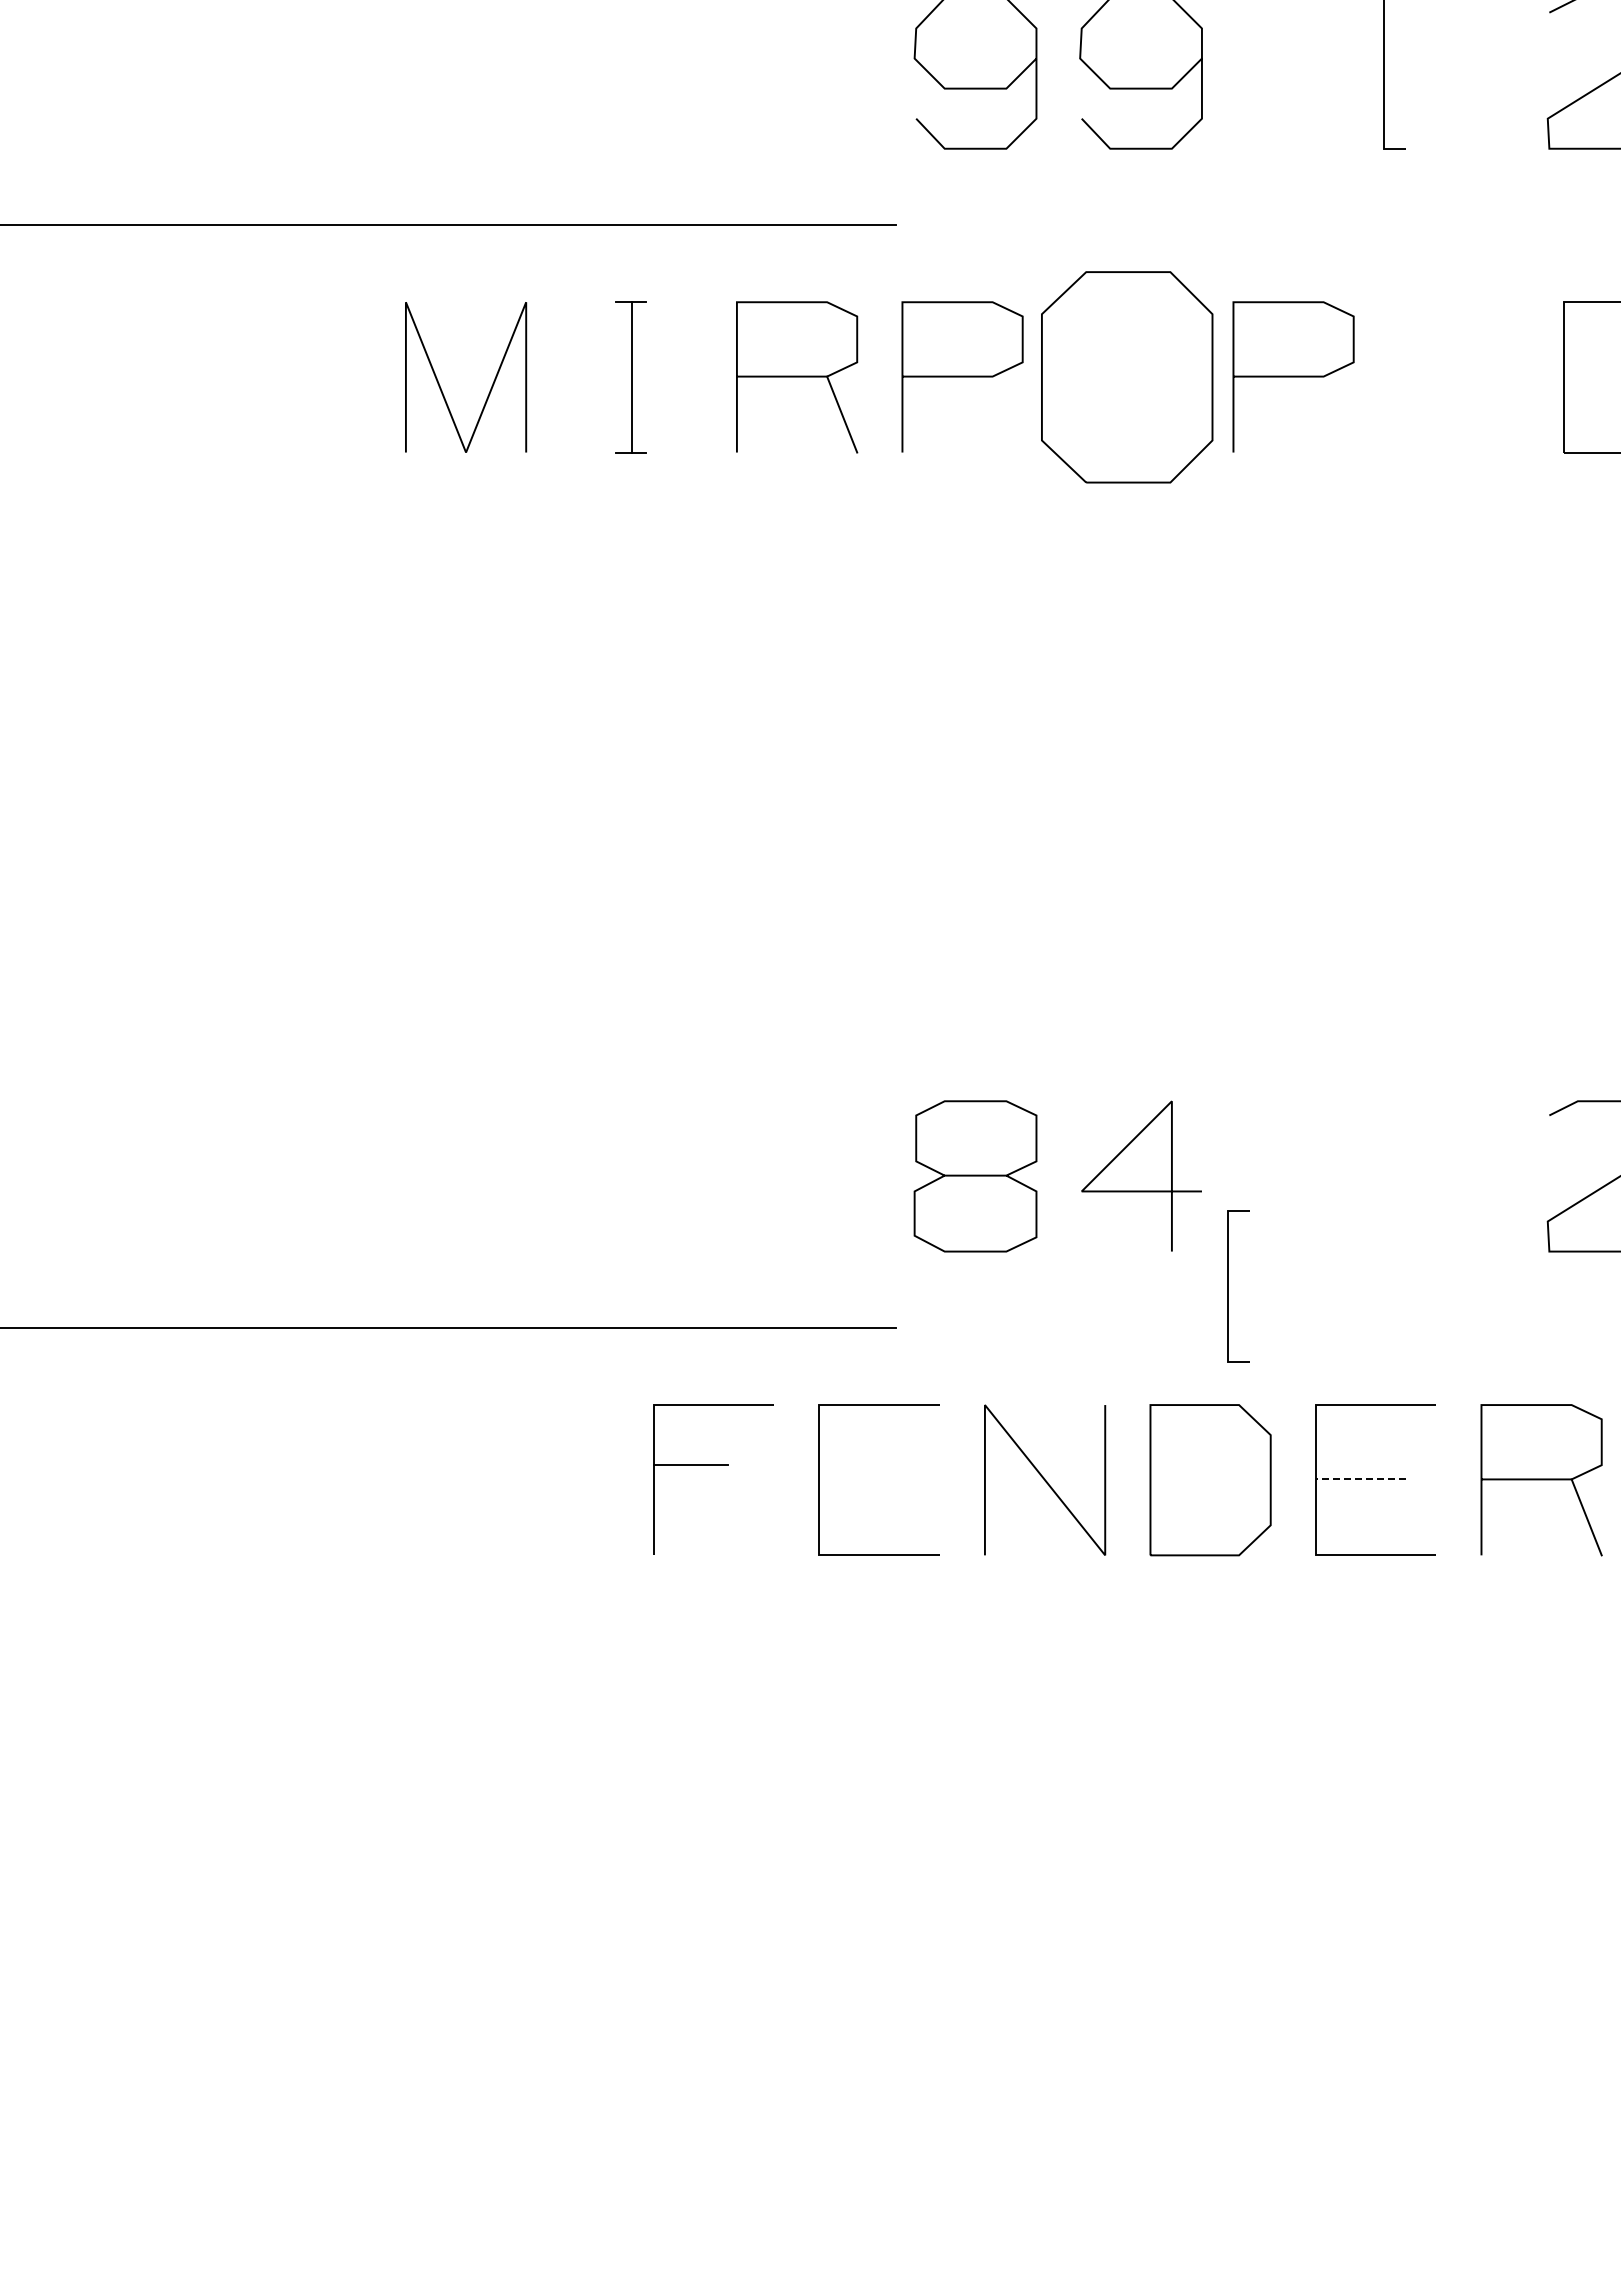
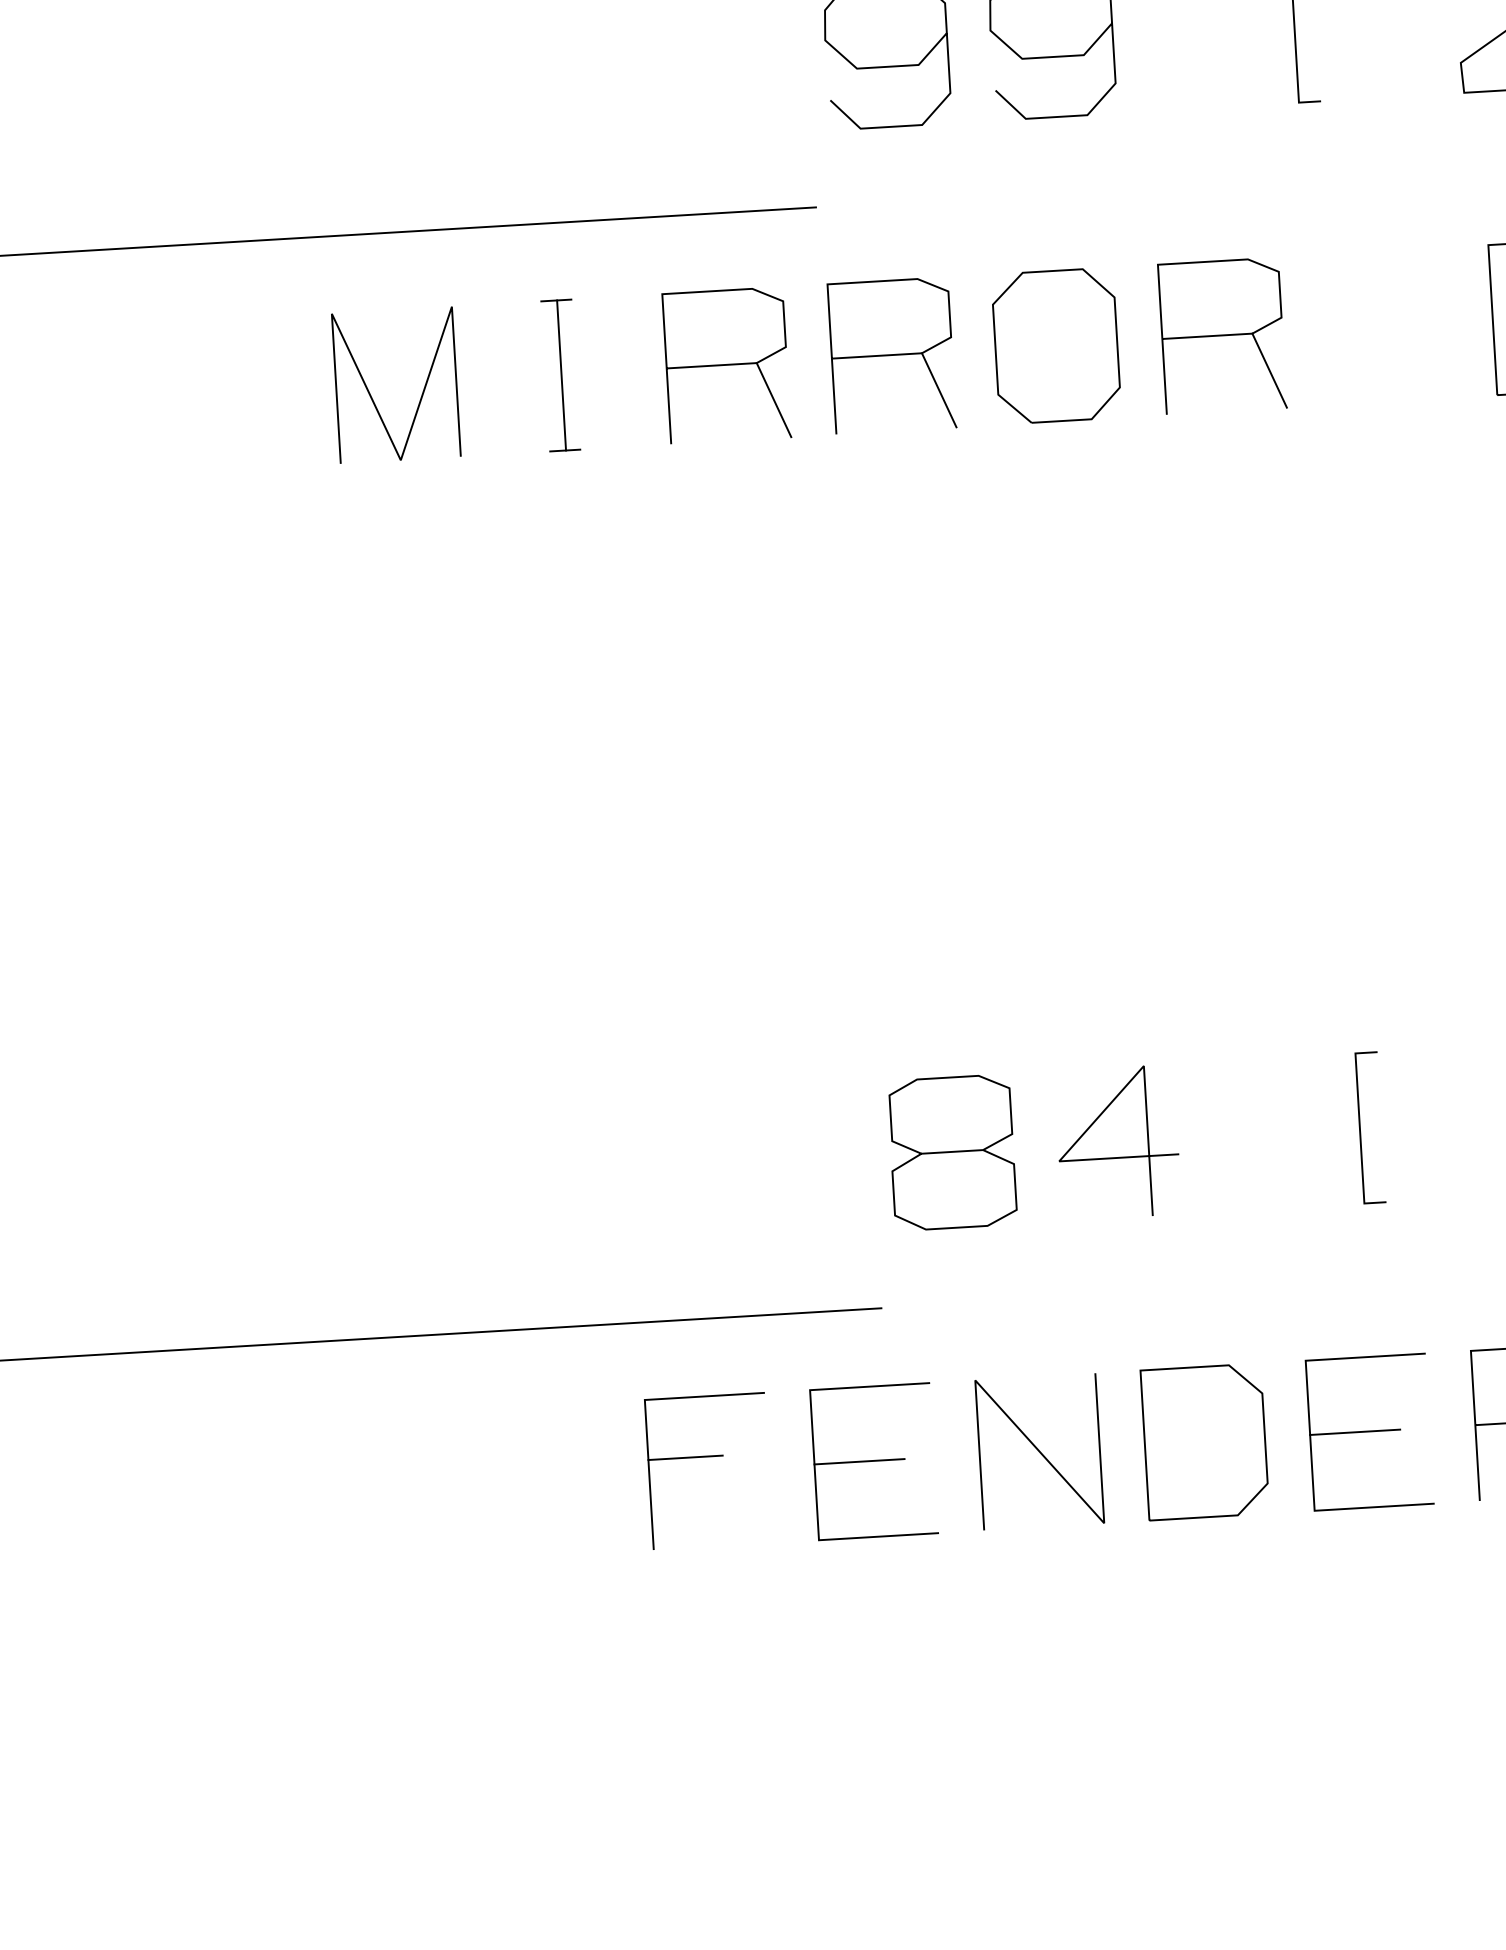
part: (1127, 377) -> (1056, 346), size x0.71
line: (1007, 414) -> (939, 390), added
line: (1338, 414) -> (1269, 370), added
line: (1228, 1286) -> (1360, 1128), moved
line: (864, 1479) -> (859, 1461), added
line: (1360, 1479) -> (1354, 1432), dashed -> solid

